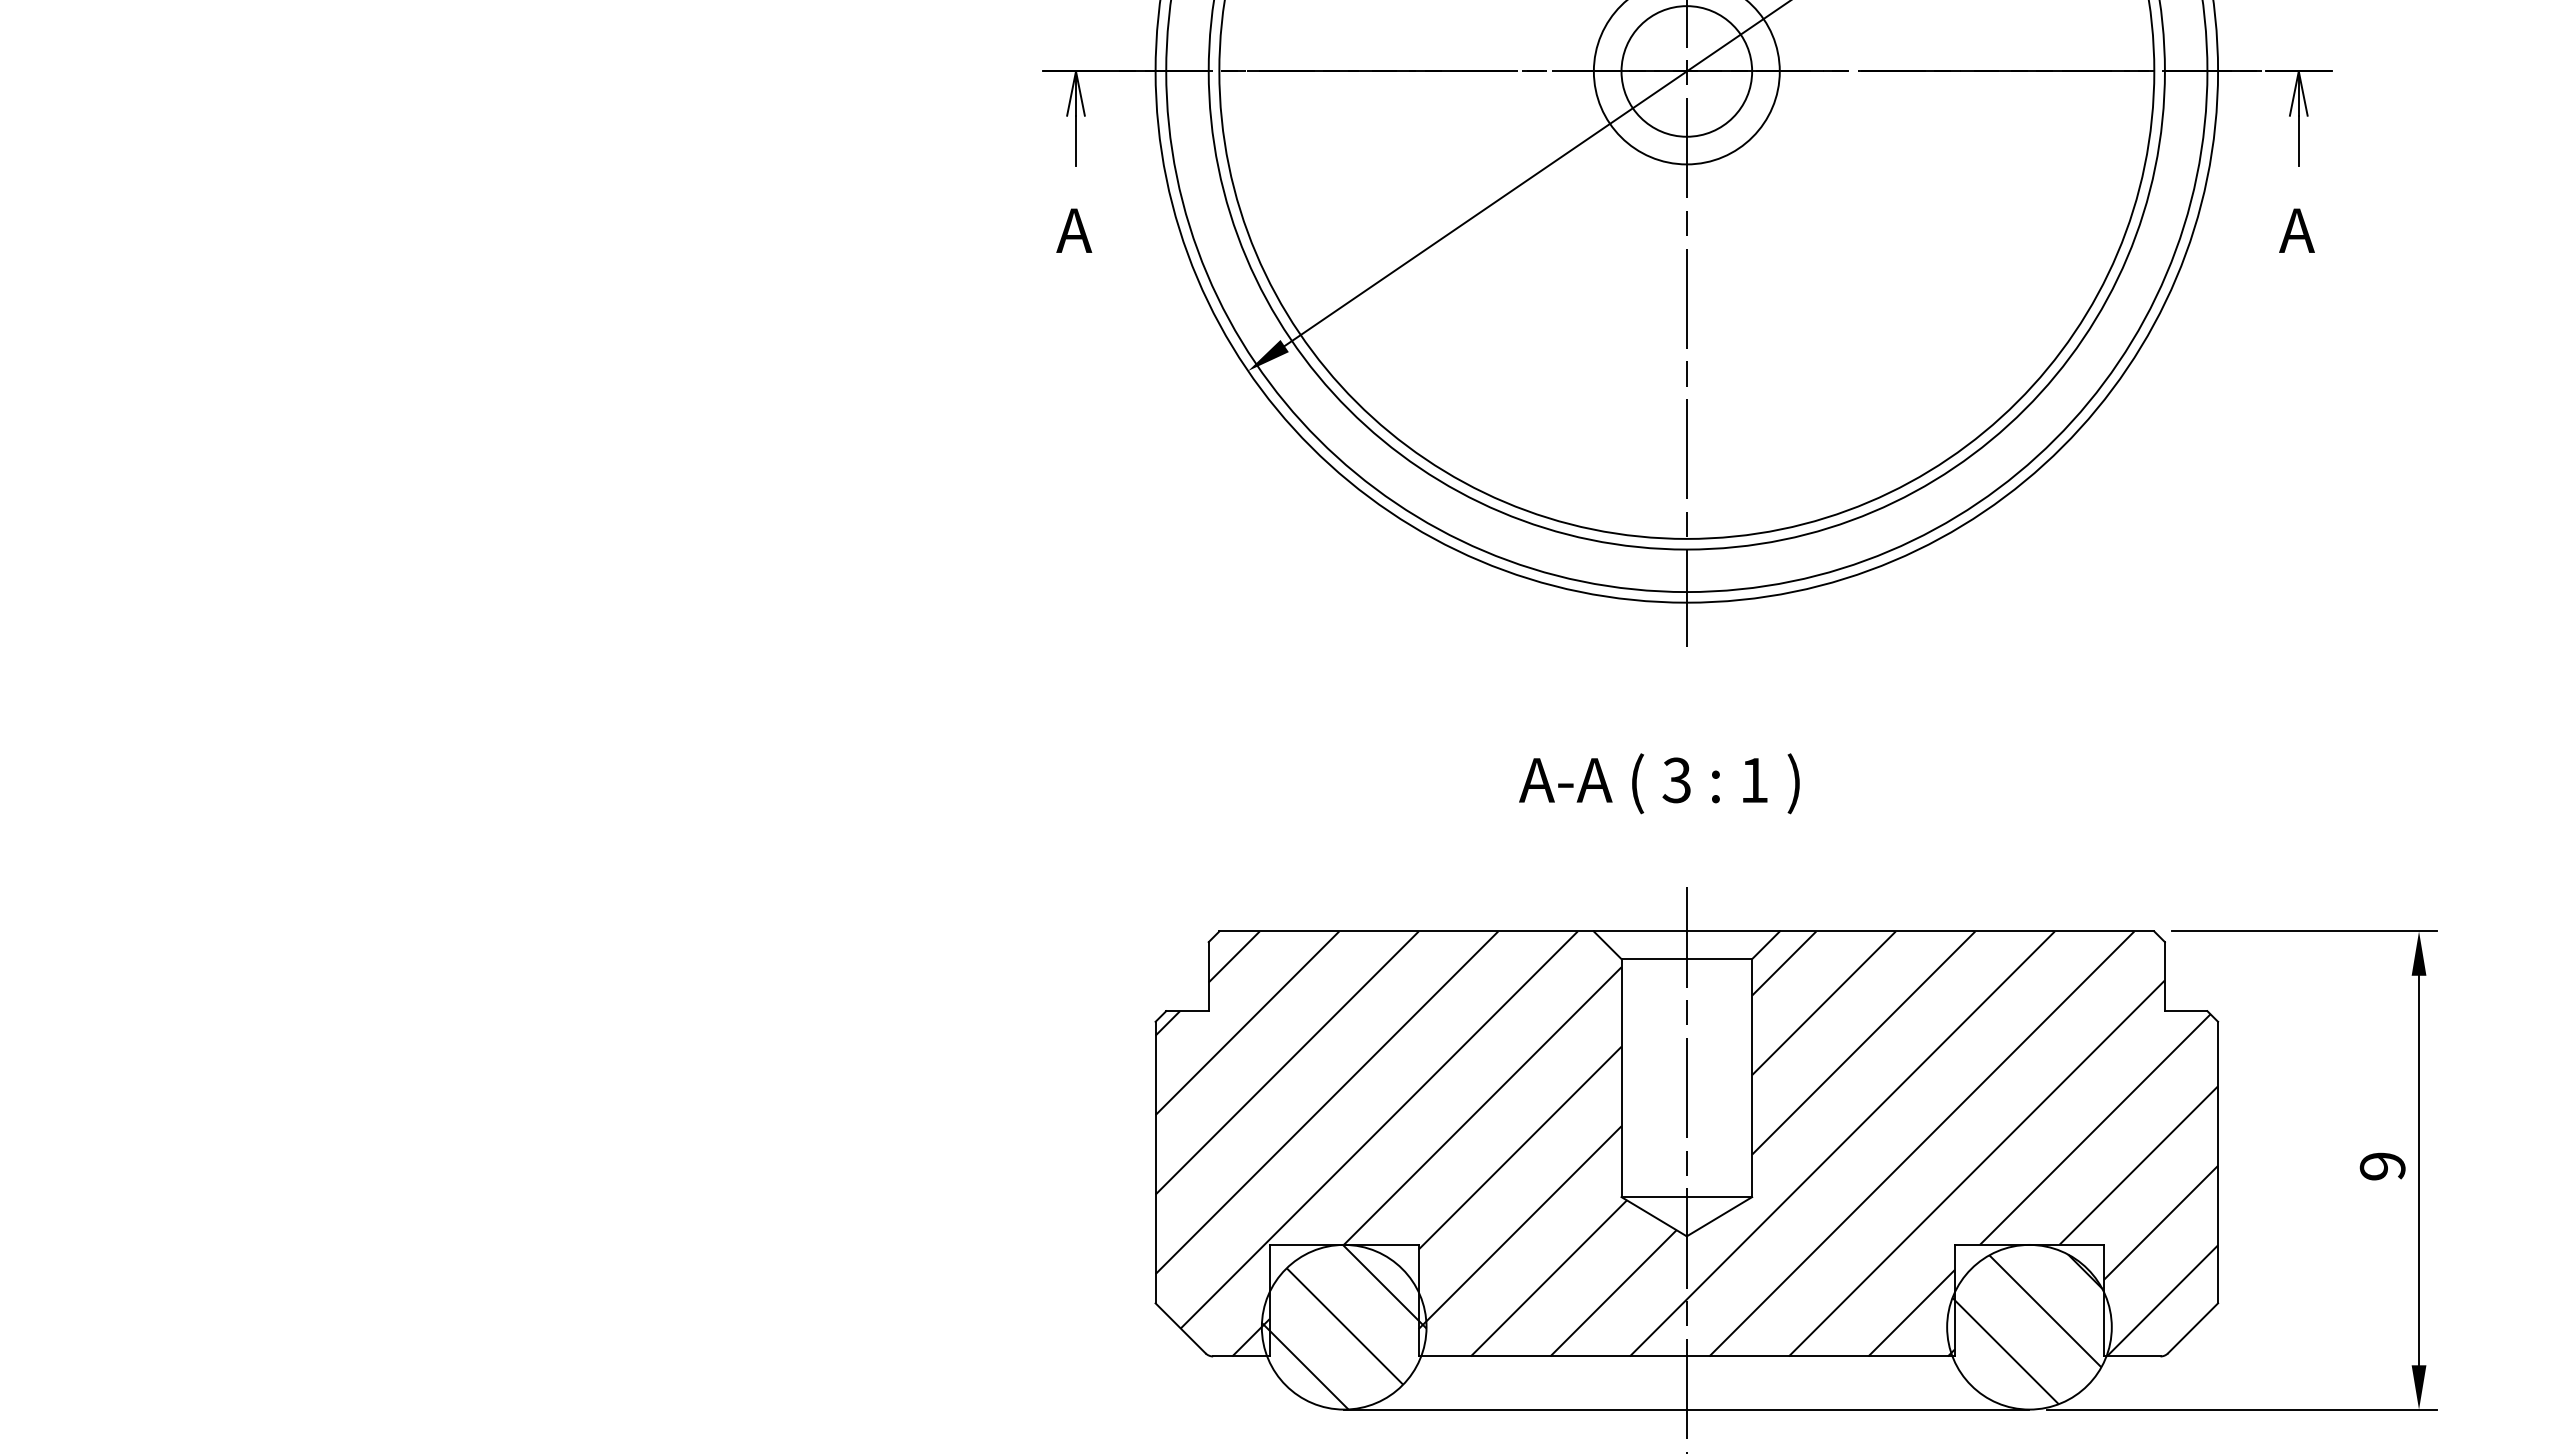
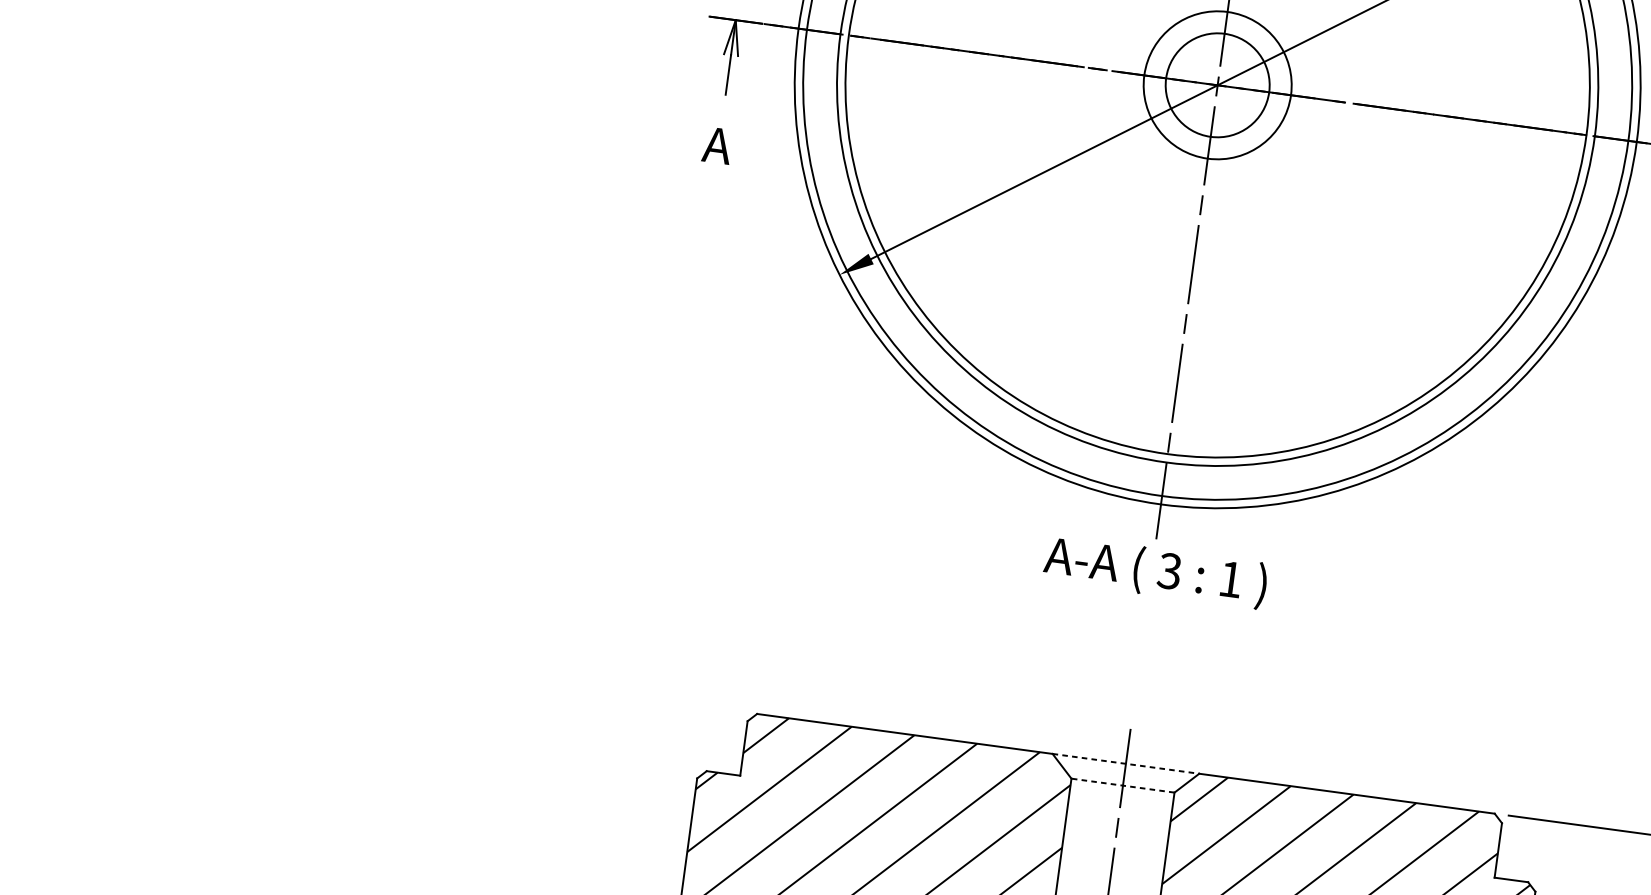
text: (1659, 783) -> (1155, 571), moved
line: (1686, 931) -> (1125, 763), solid -> dashed
line: (1686, 959) -> (1122, 785), solid -> dashed

